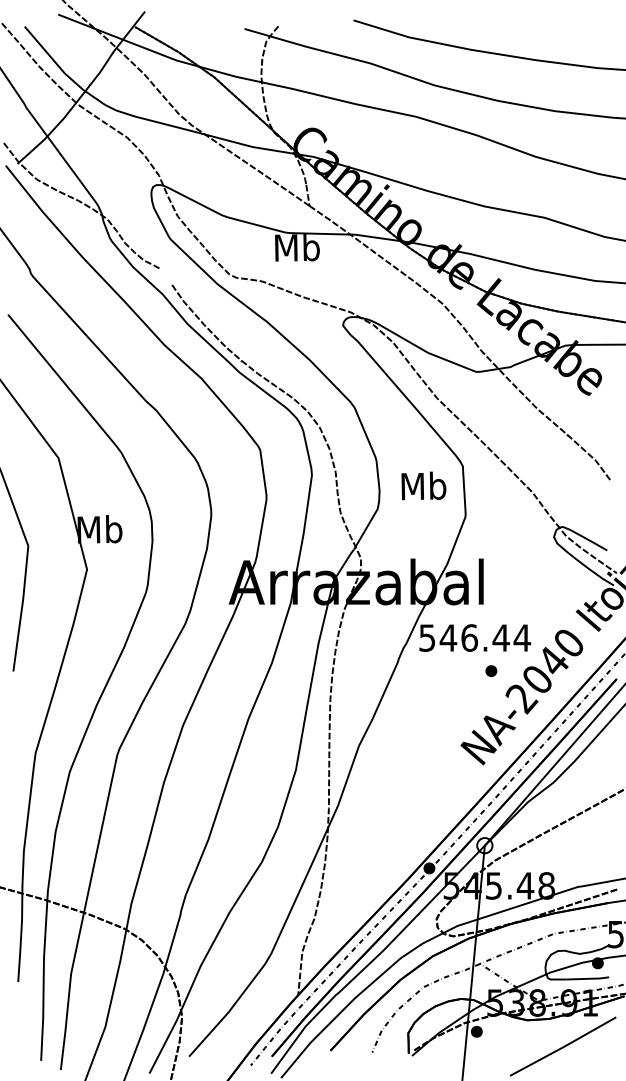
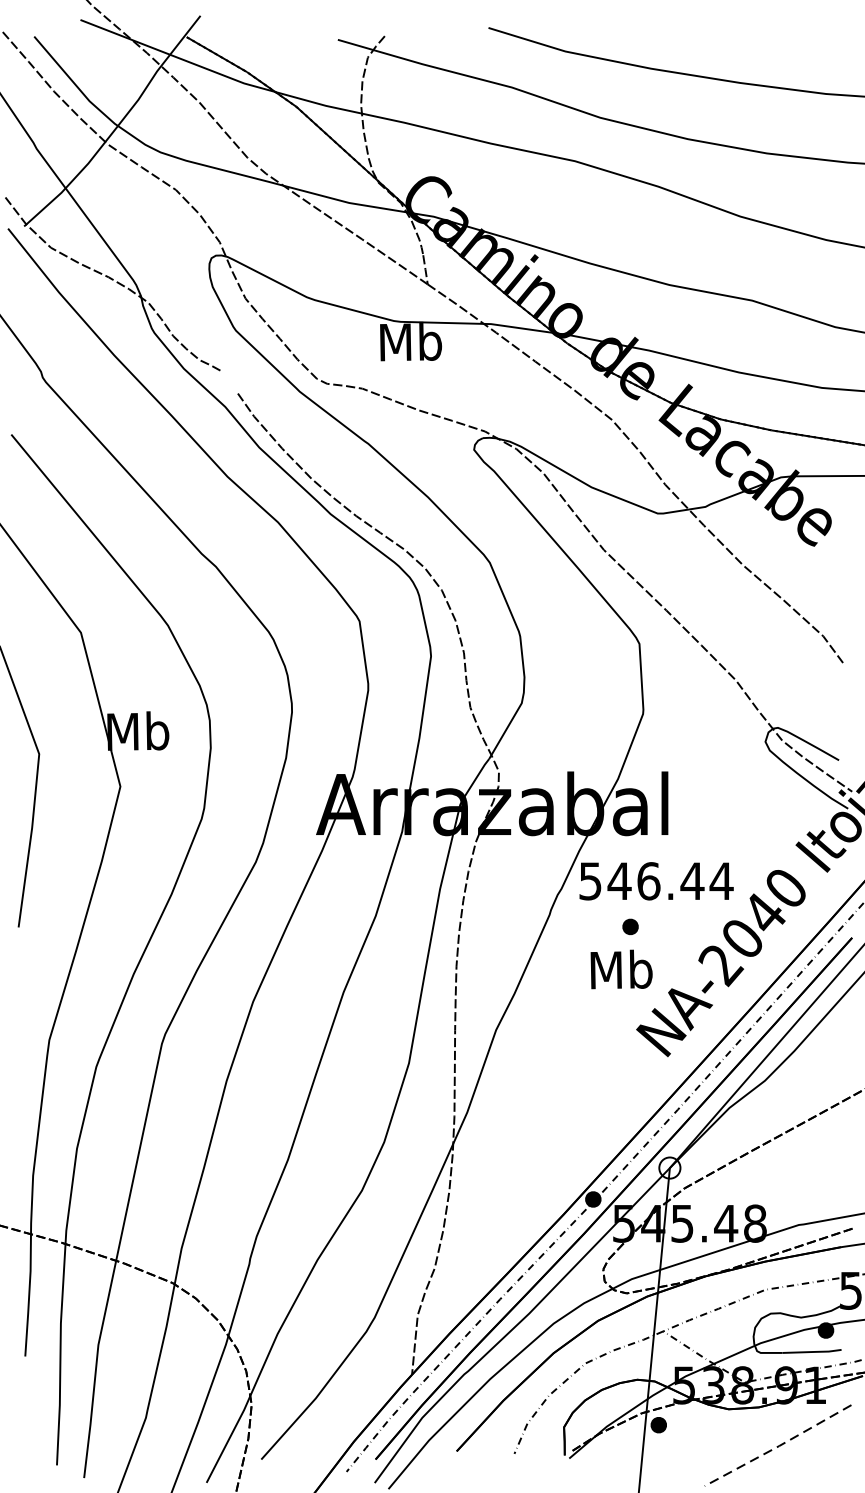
text: (423, 485) -> (621, 968), moved
part: (491, 670) -> (630, 926), moved
line: (564, 1046) -> (779, 1445), solid -> dashed

